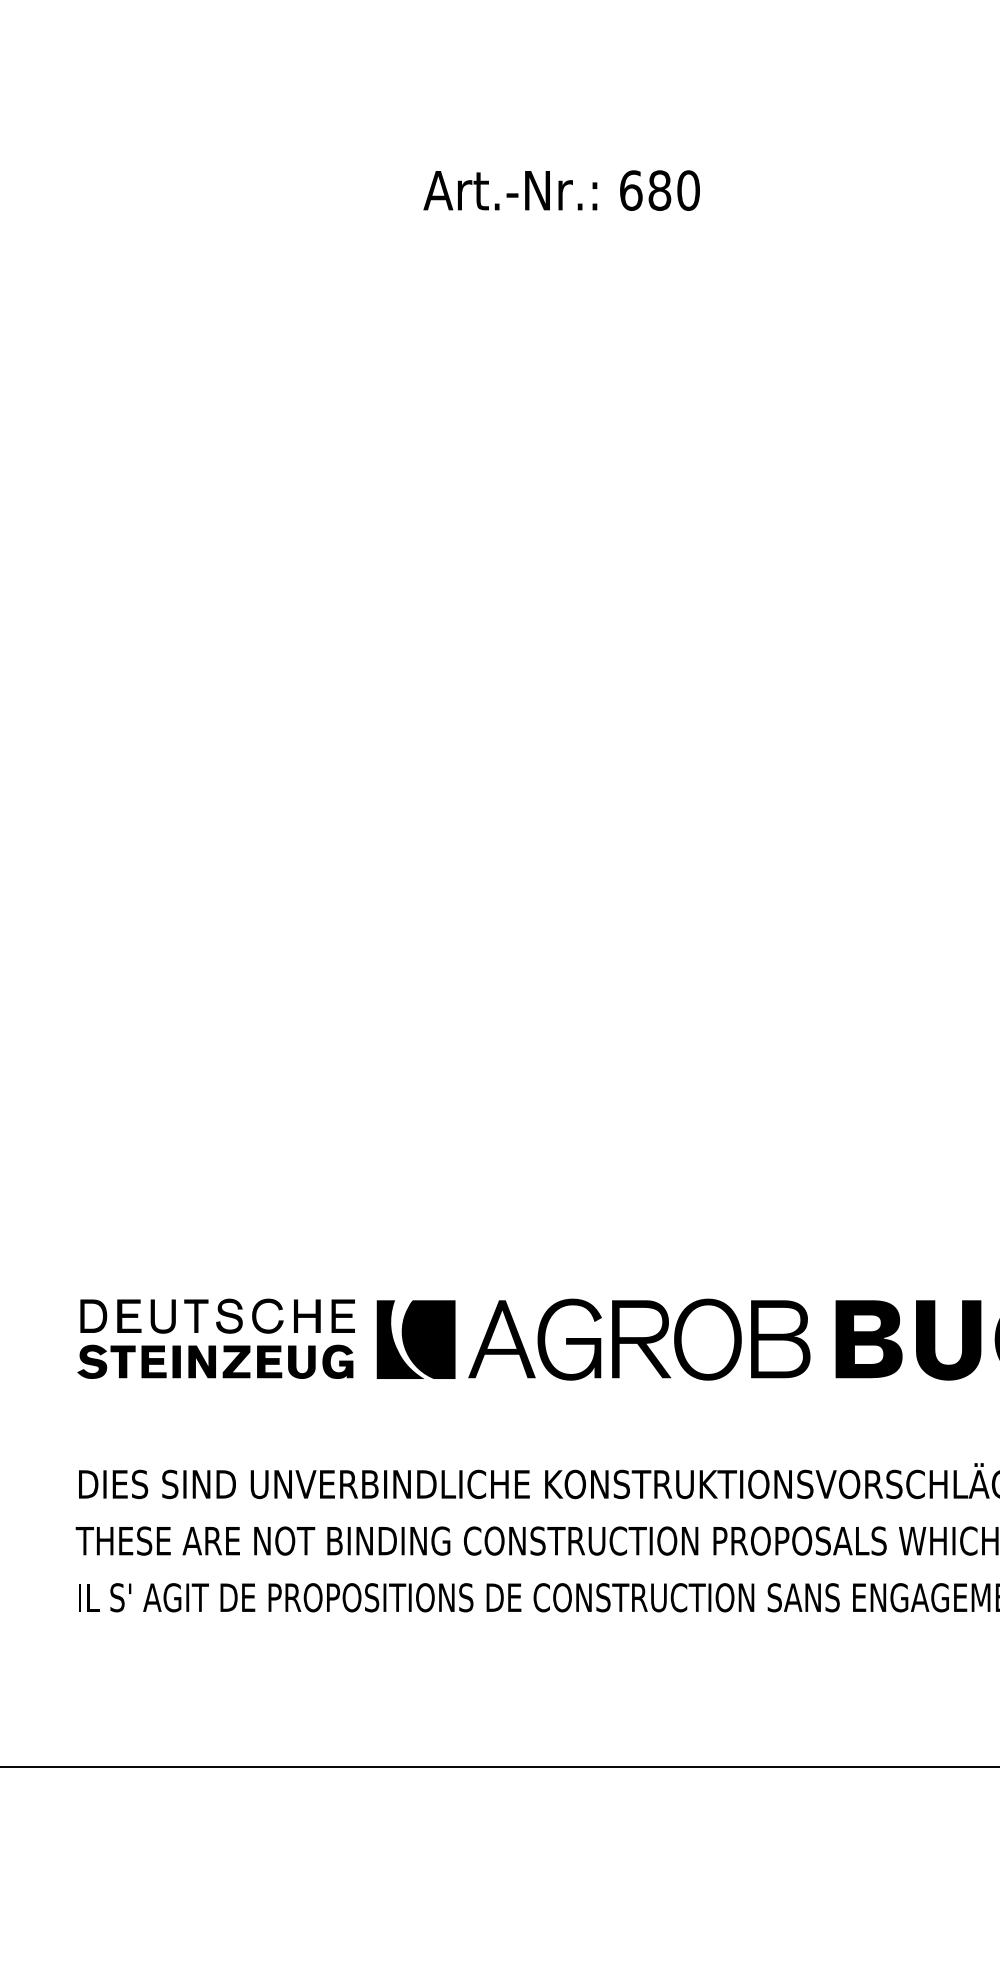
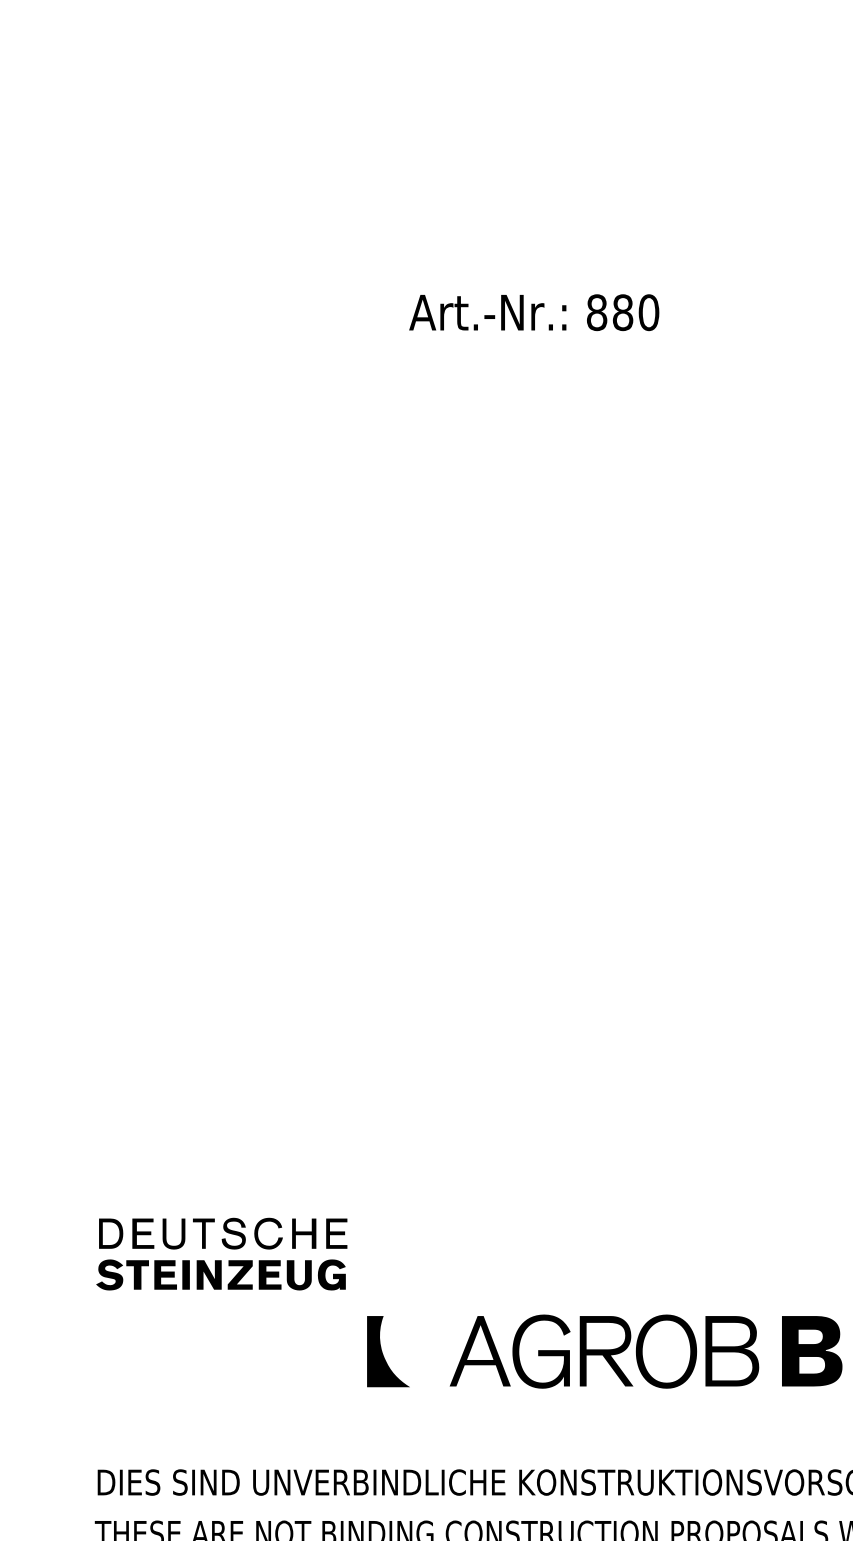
text: (631, 190) -> (597, 312), 680 -> 880
fill: (428, 1339) -> (413, 1351), removed
part: (215, 1345) -> (221, 1260), moved

